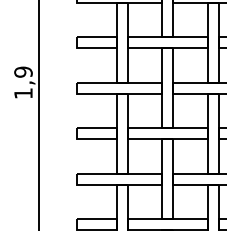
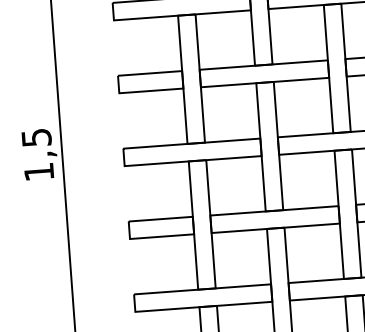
text: (23, 71) -> (36, 136), 1,9 -> 1,5

